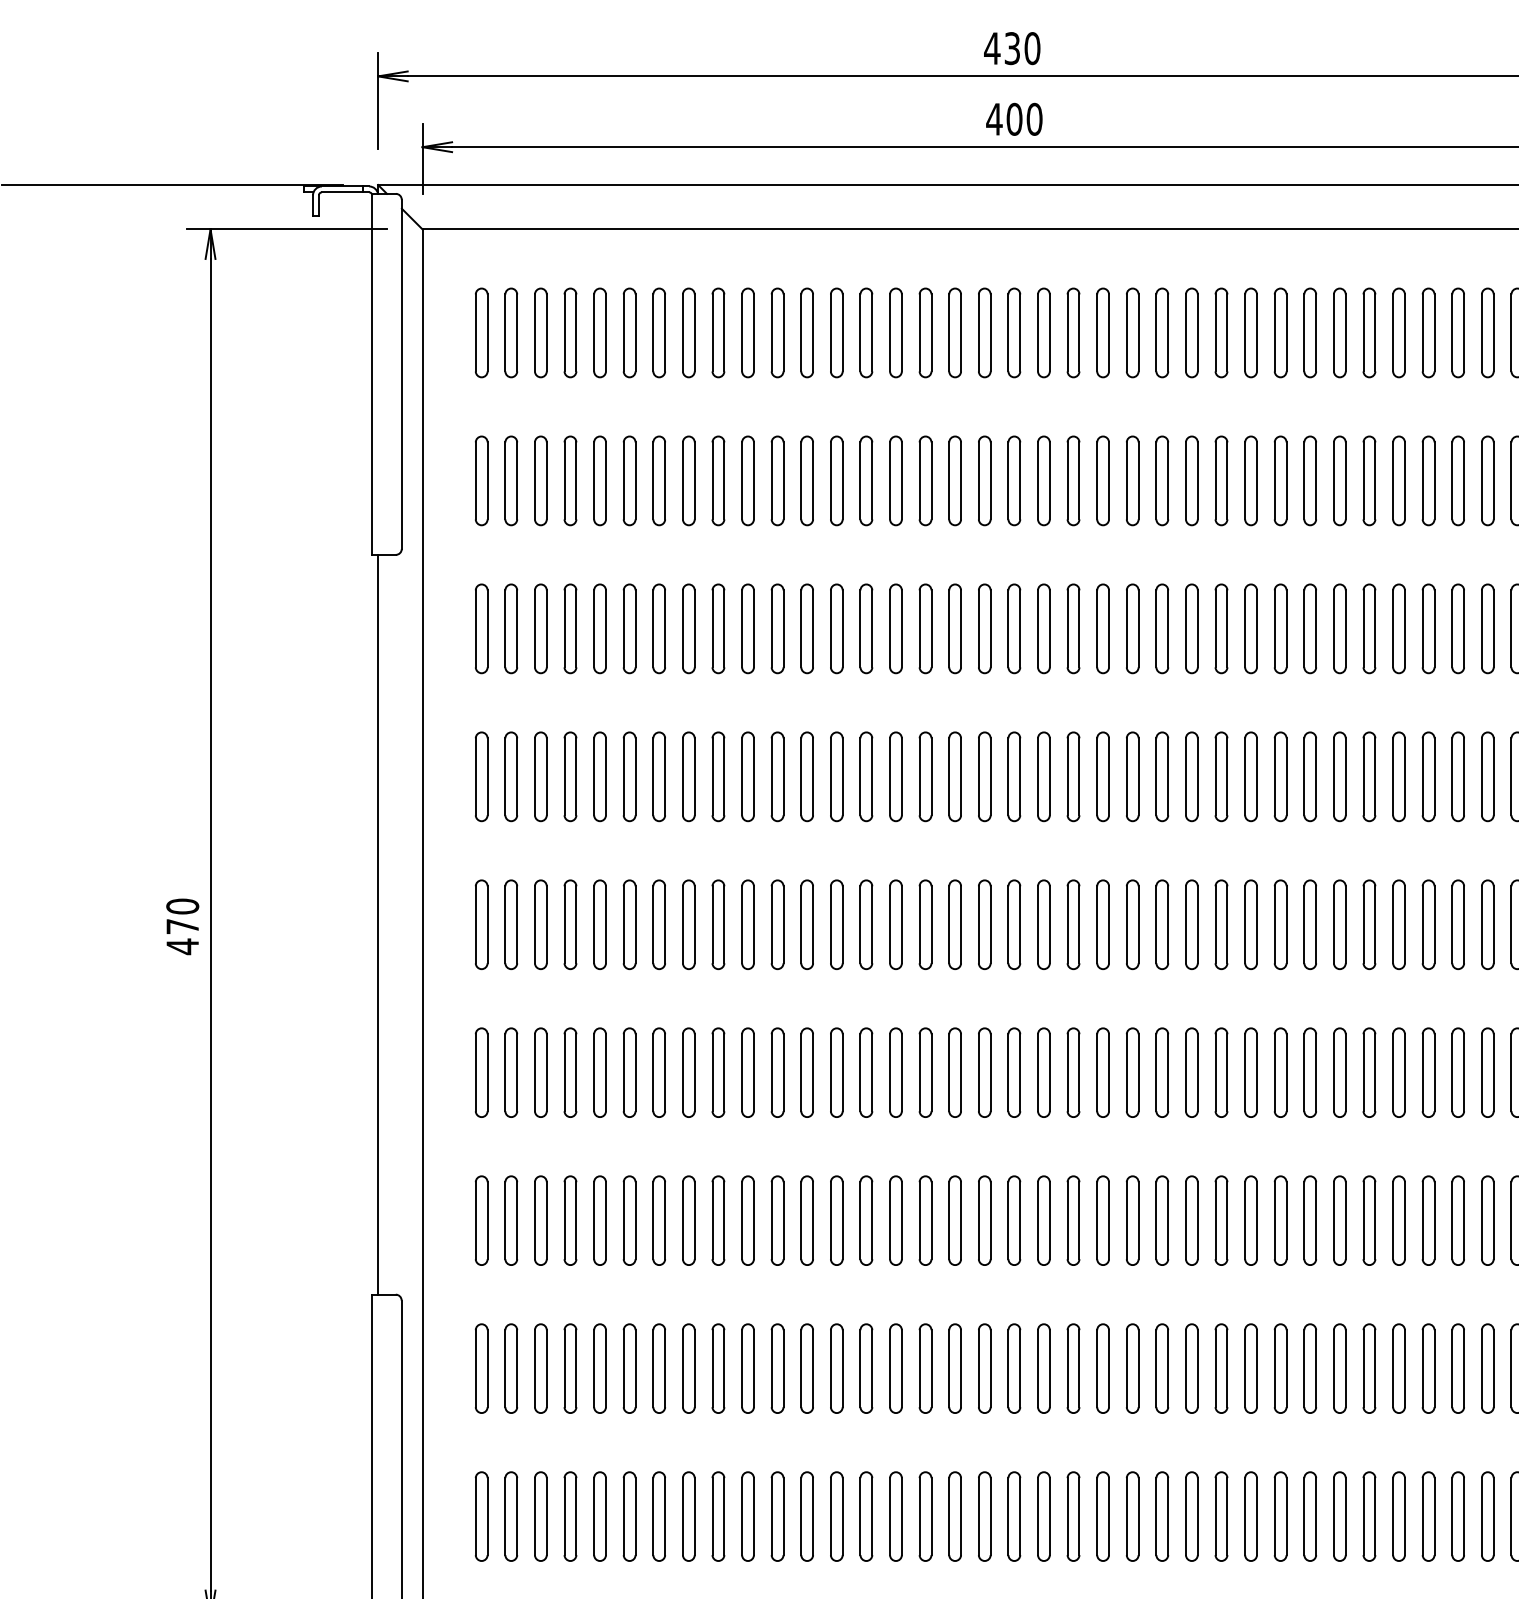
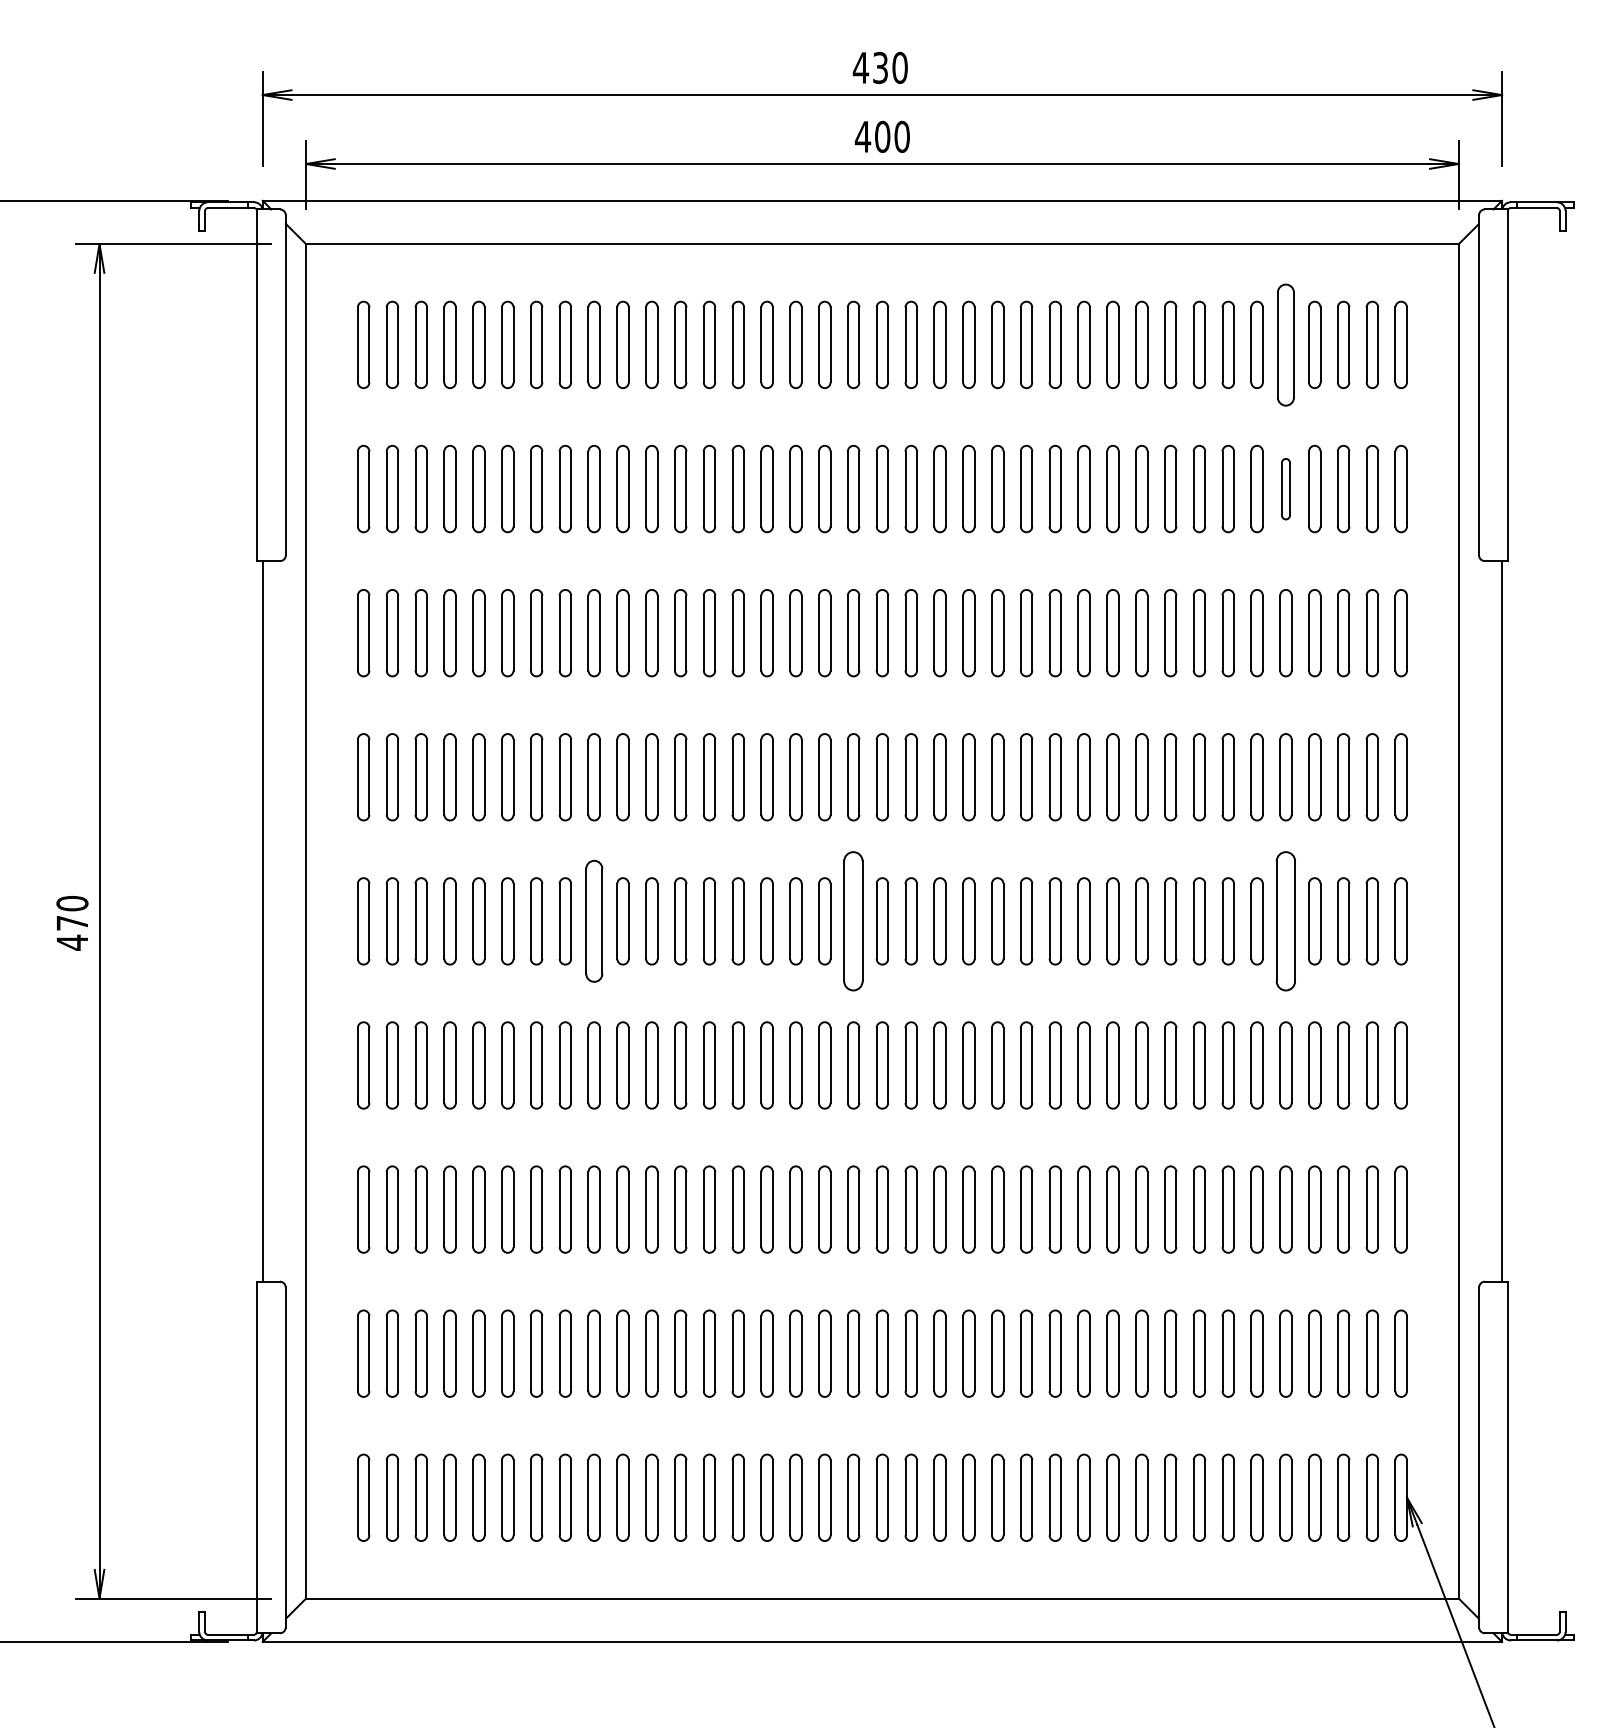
part: (1428, 332) -> (1285, 344), size x1.4
part: (1428, 481) -> (1285, 489), size x0.7
part: (717, 924) -> (593, 921), size x1.4
part: (984, 924) -> (853, 921), size x1.6
part: (1428, 924) -> (1285, 921), size x1.6

